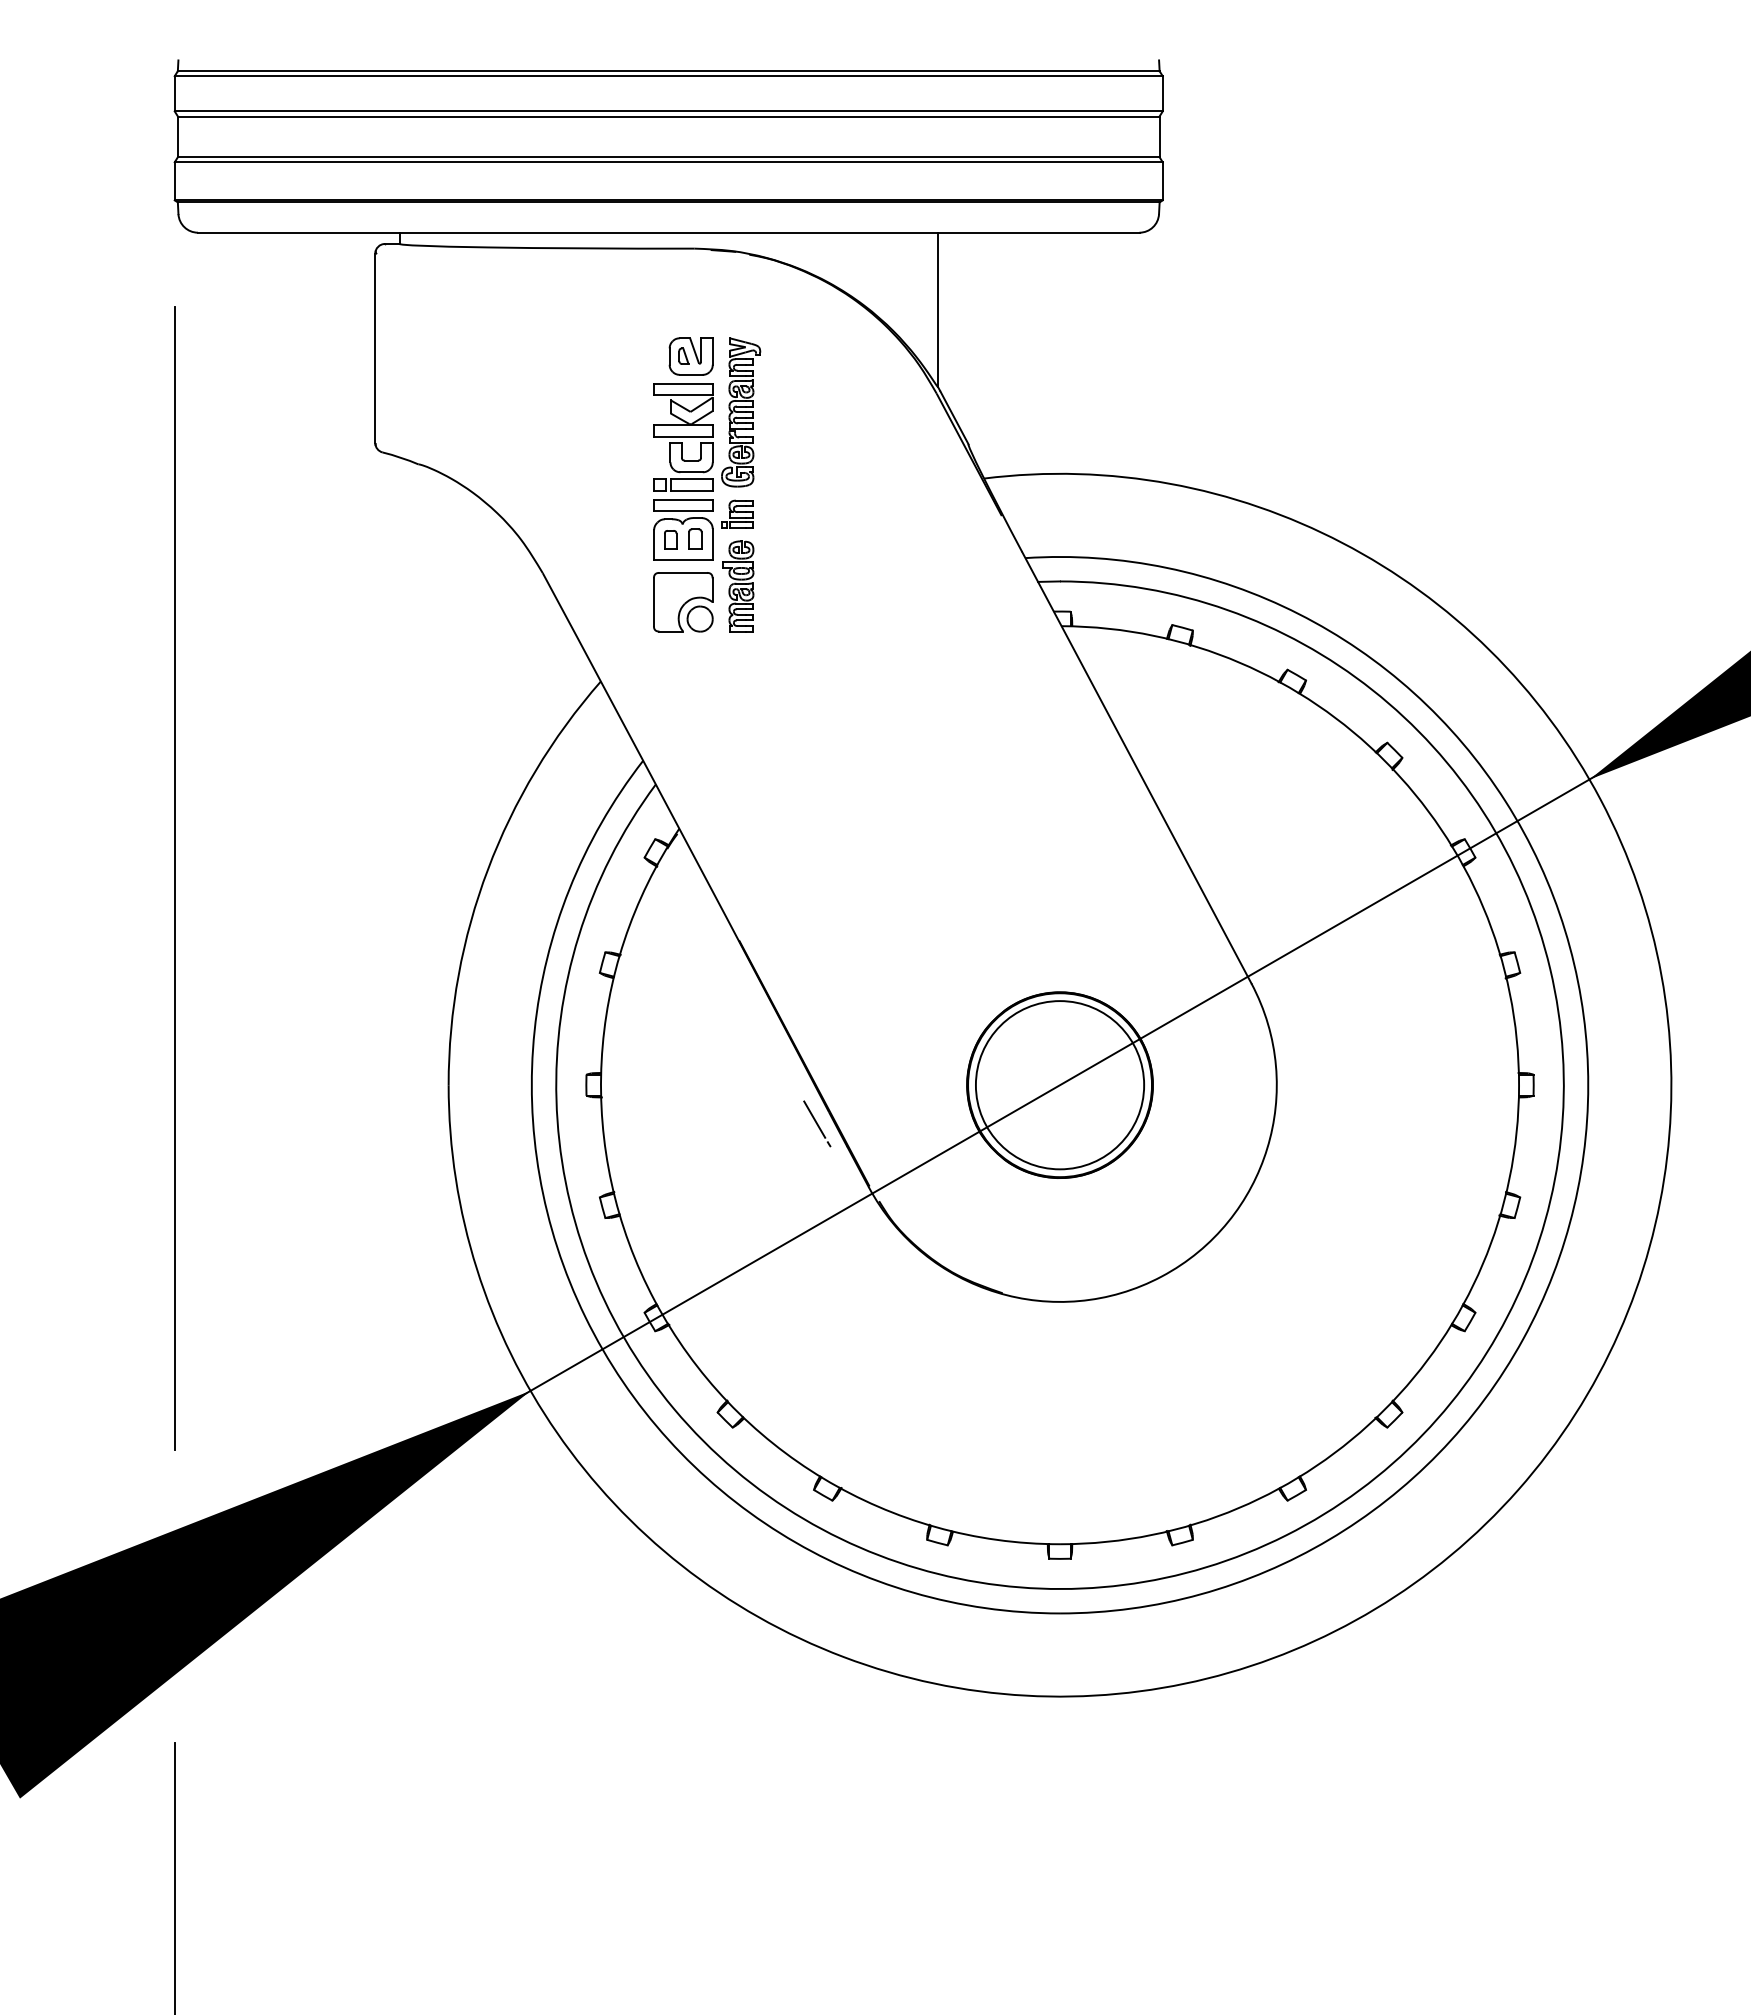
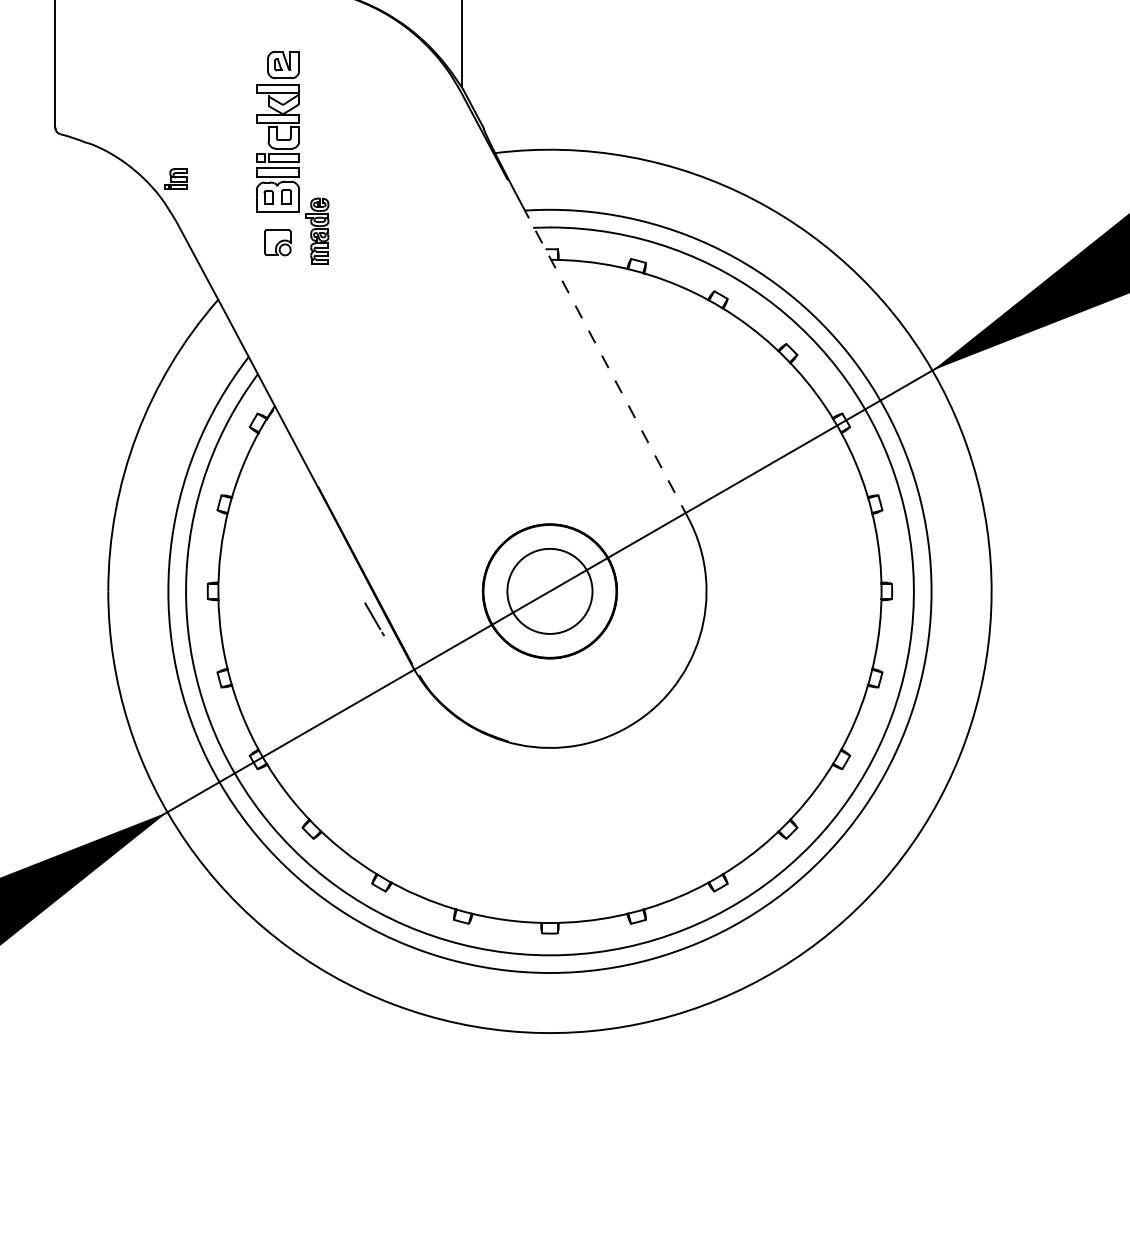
part: (741, 412) -> (319, 105), removed
part: (737, 513) -> (176, 178), moved
part: (683, 602) -> (277, 242), size x0.6
line: (1136, 767) -> (605, 361), solid -> dashed
circle: (1059, 1085) -> (549, 591), size x0.7

